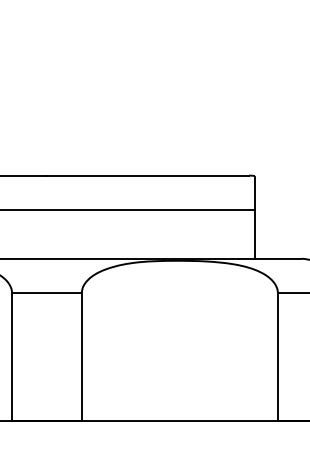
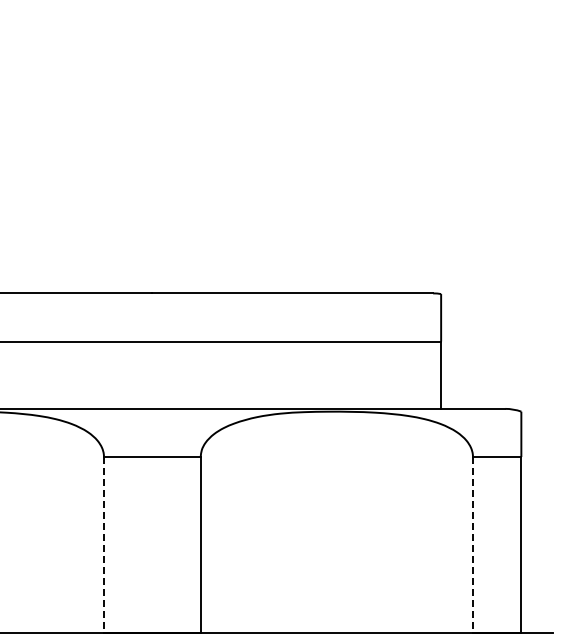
line: (12, 357) -> (104, 545), solid -> dashed
line: (278, 357) -> (473, 545), solid -> dashed

